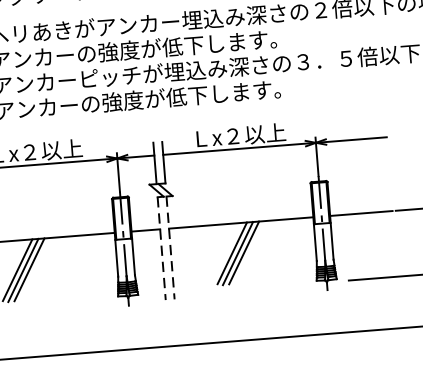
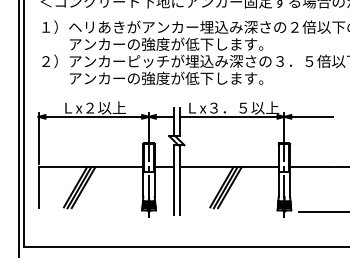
text: (241, 134) -> (234, 107), Ｌx２以上 -> Ｌx３．５以上
line: (162, 248) -> (174, 180), dashed -> solid
line: (170, 248) -> (180, 180), dashed -> solid

